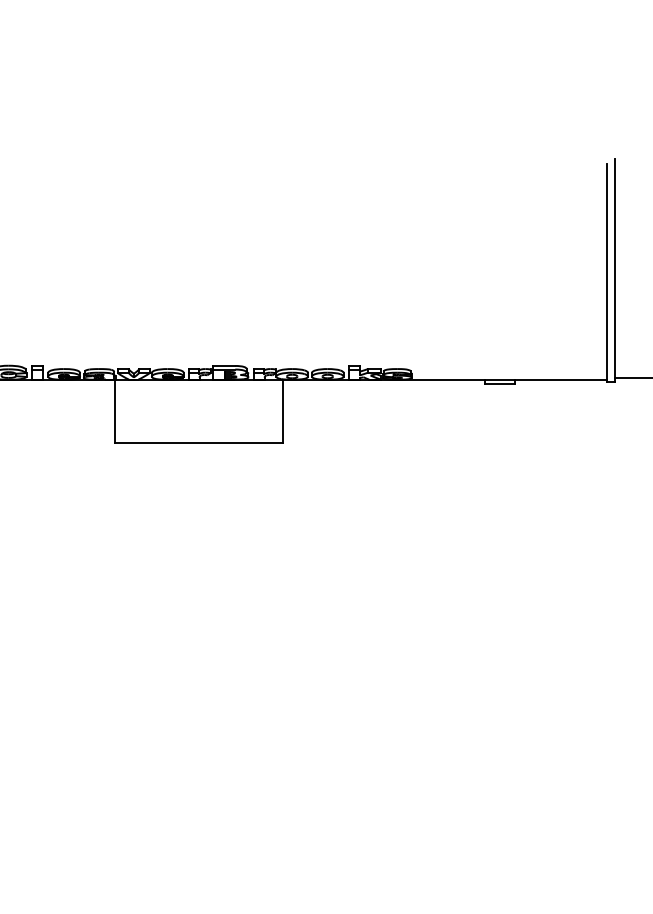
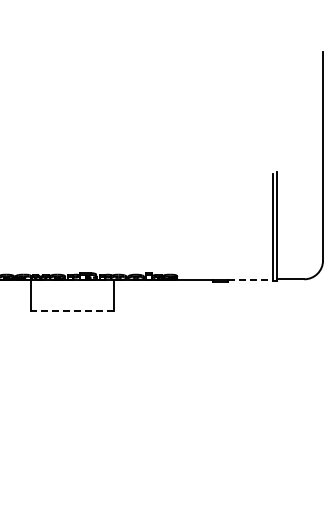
line: (560, 380) -> (250, 280), solid -> dashed
line: (198, 443) -> (72, 311), solid -> dashed

